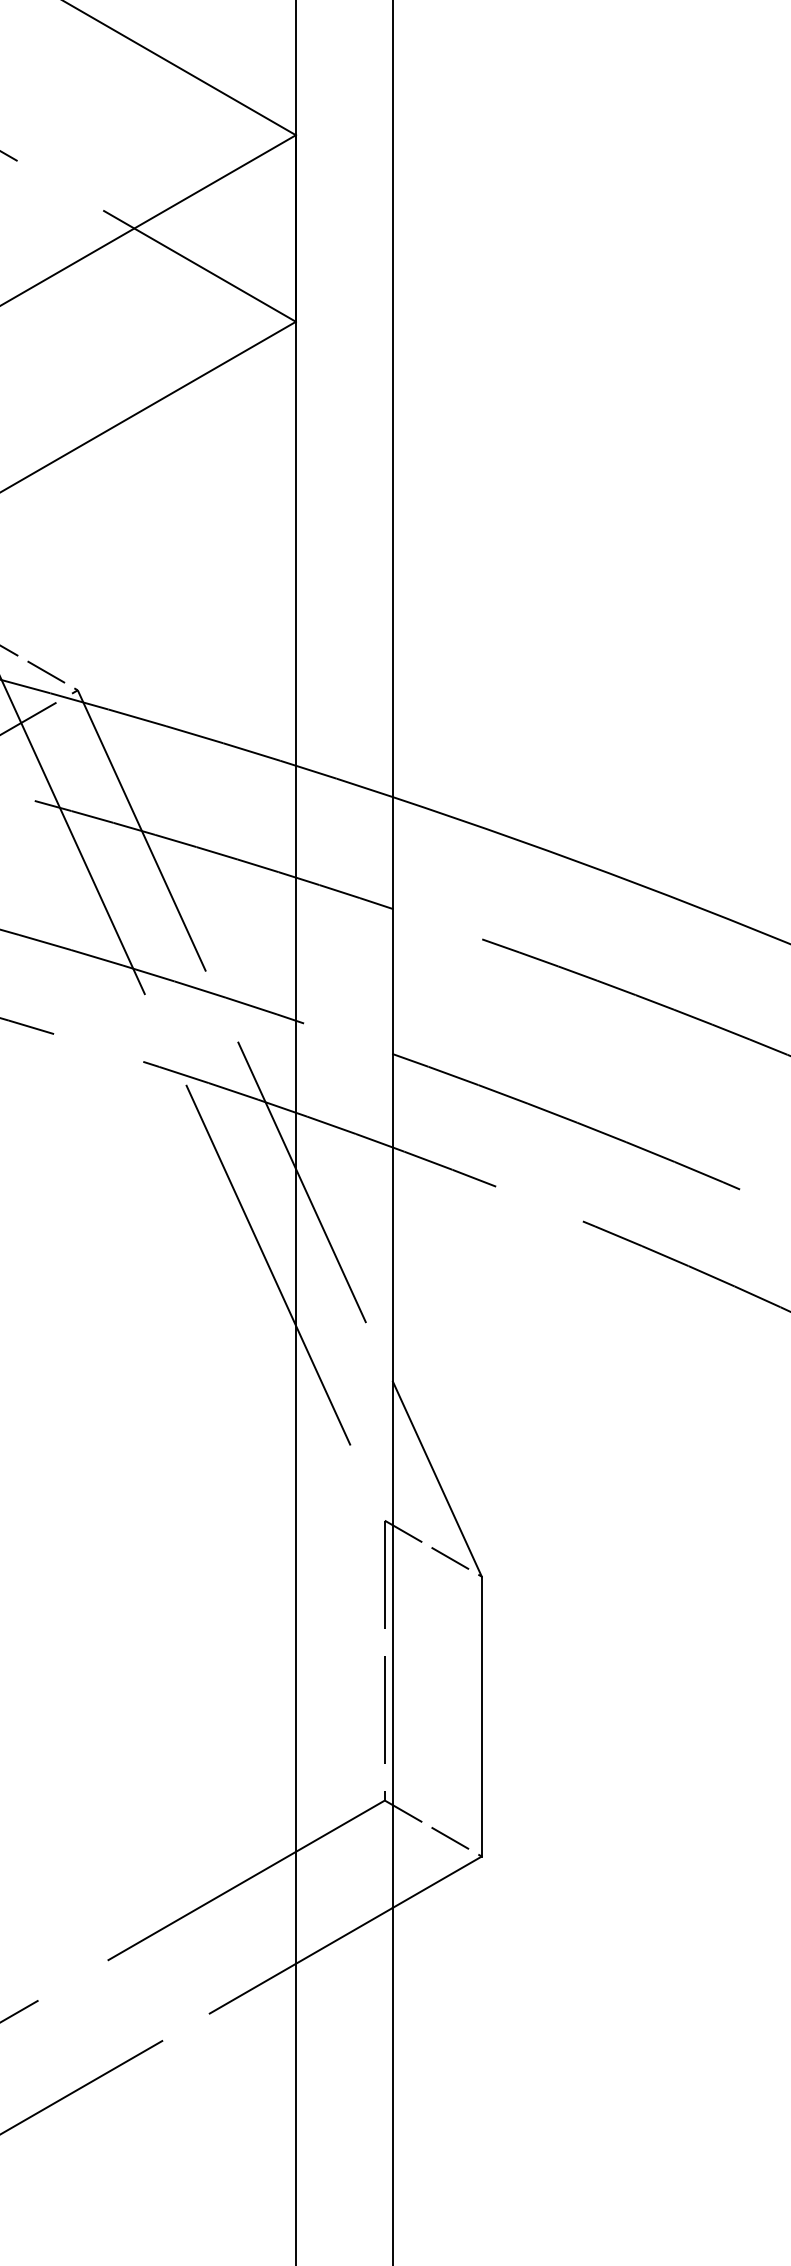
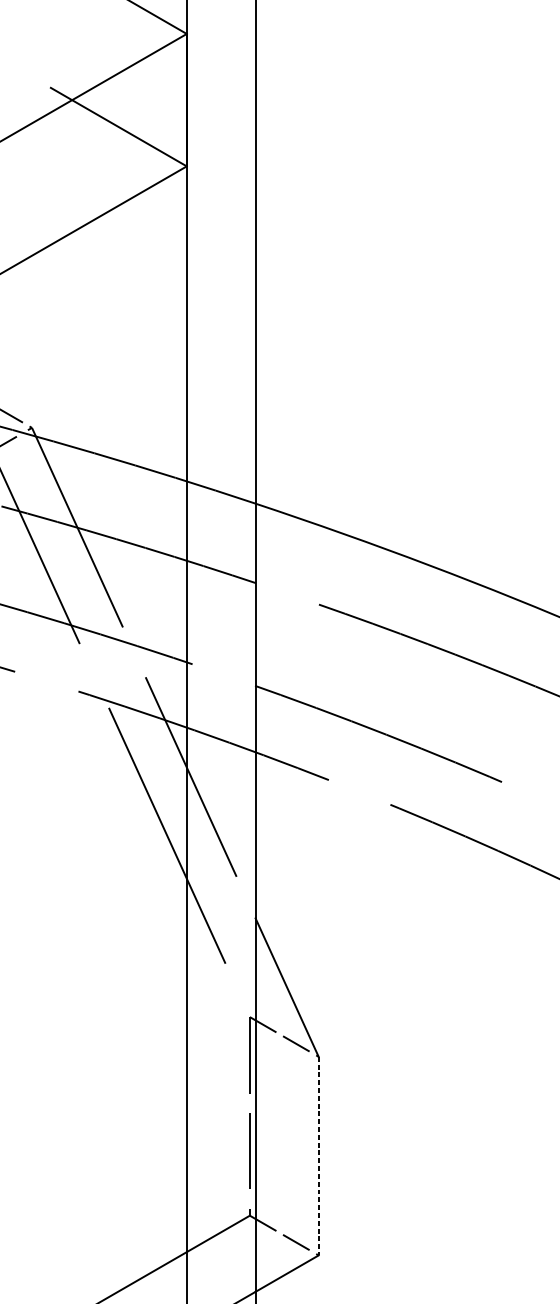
line: (481, 1716) -> (318, 1156), solid -> dashed

